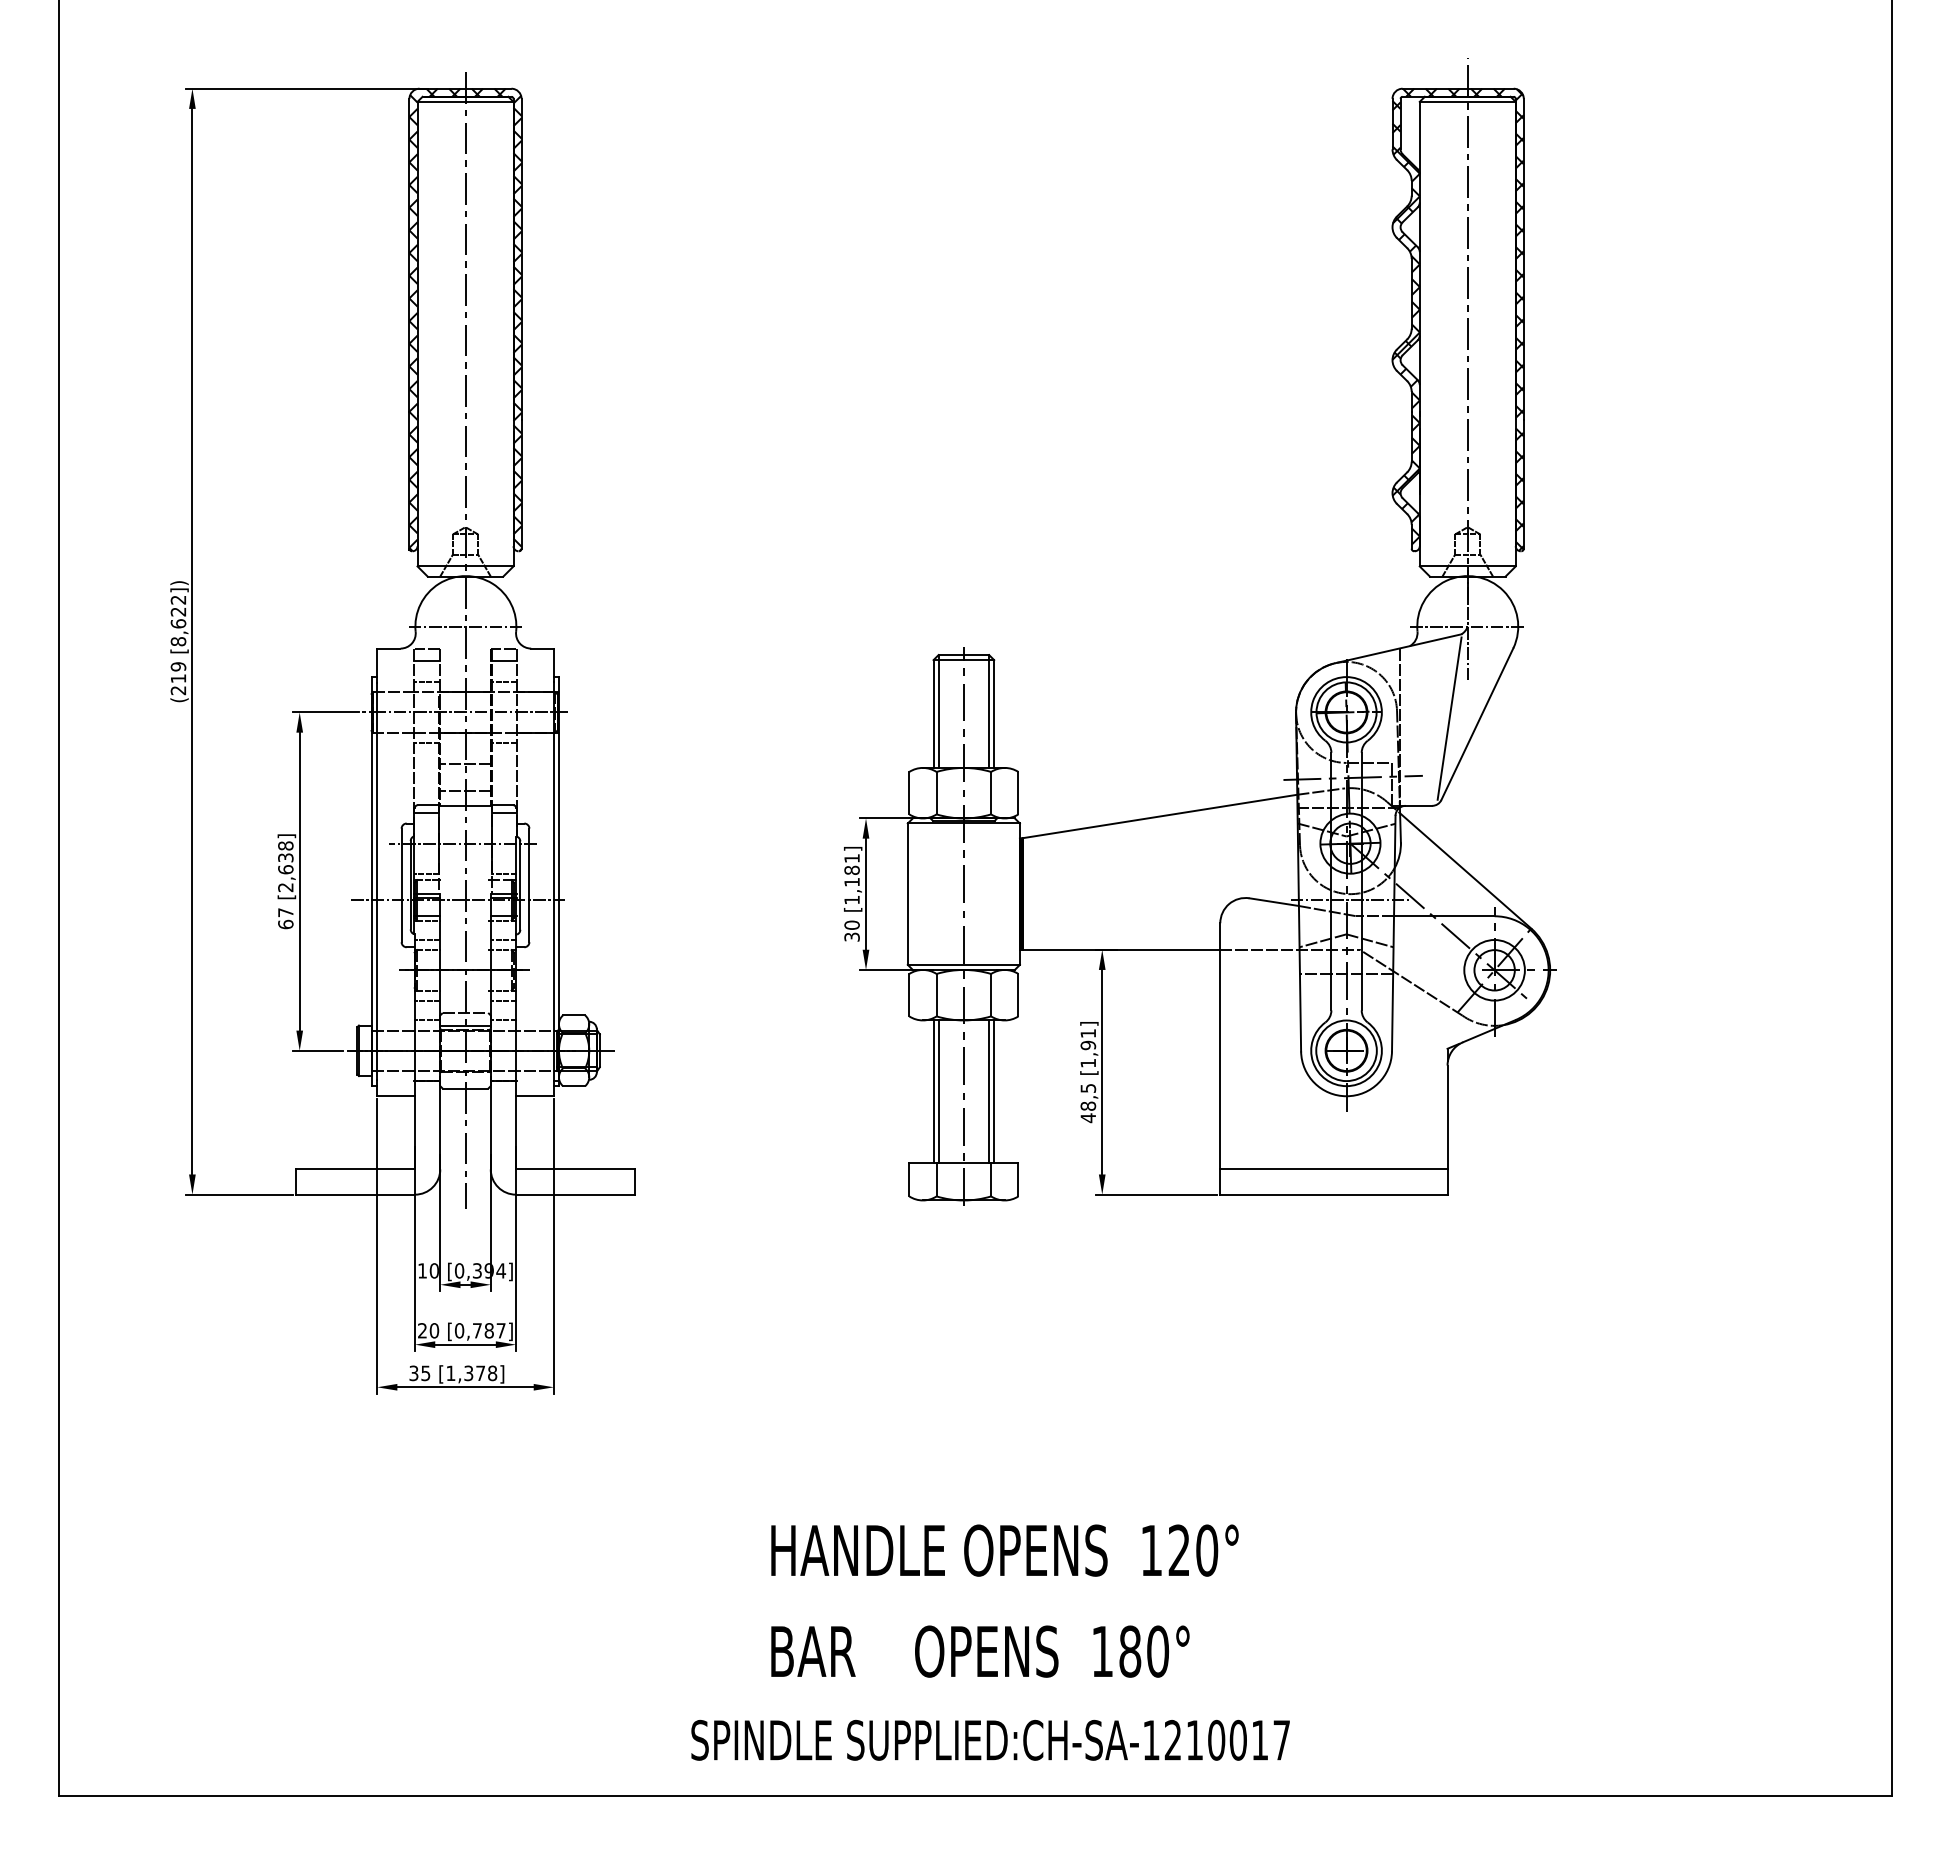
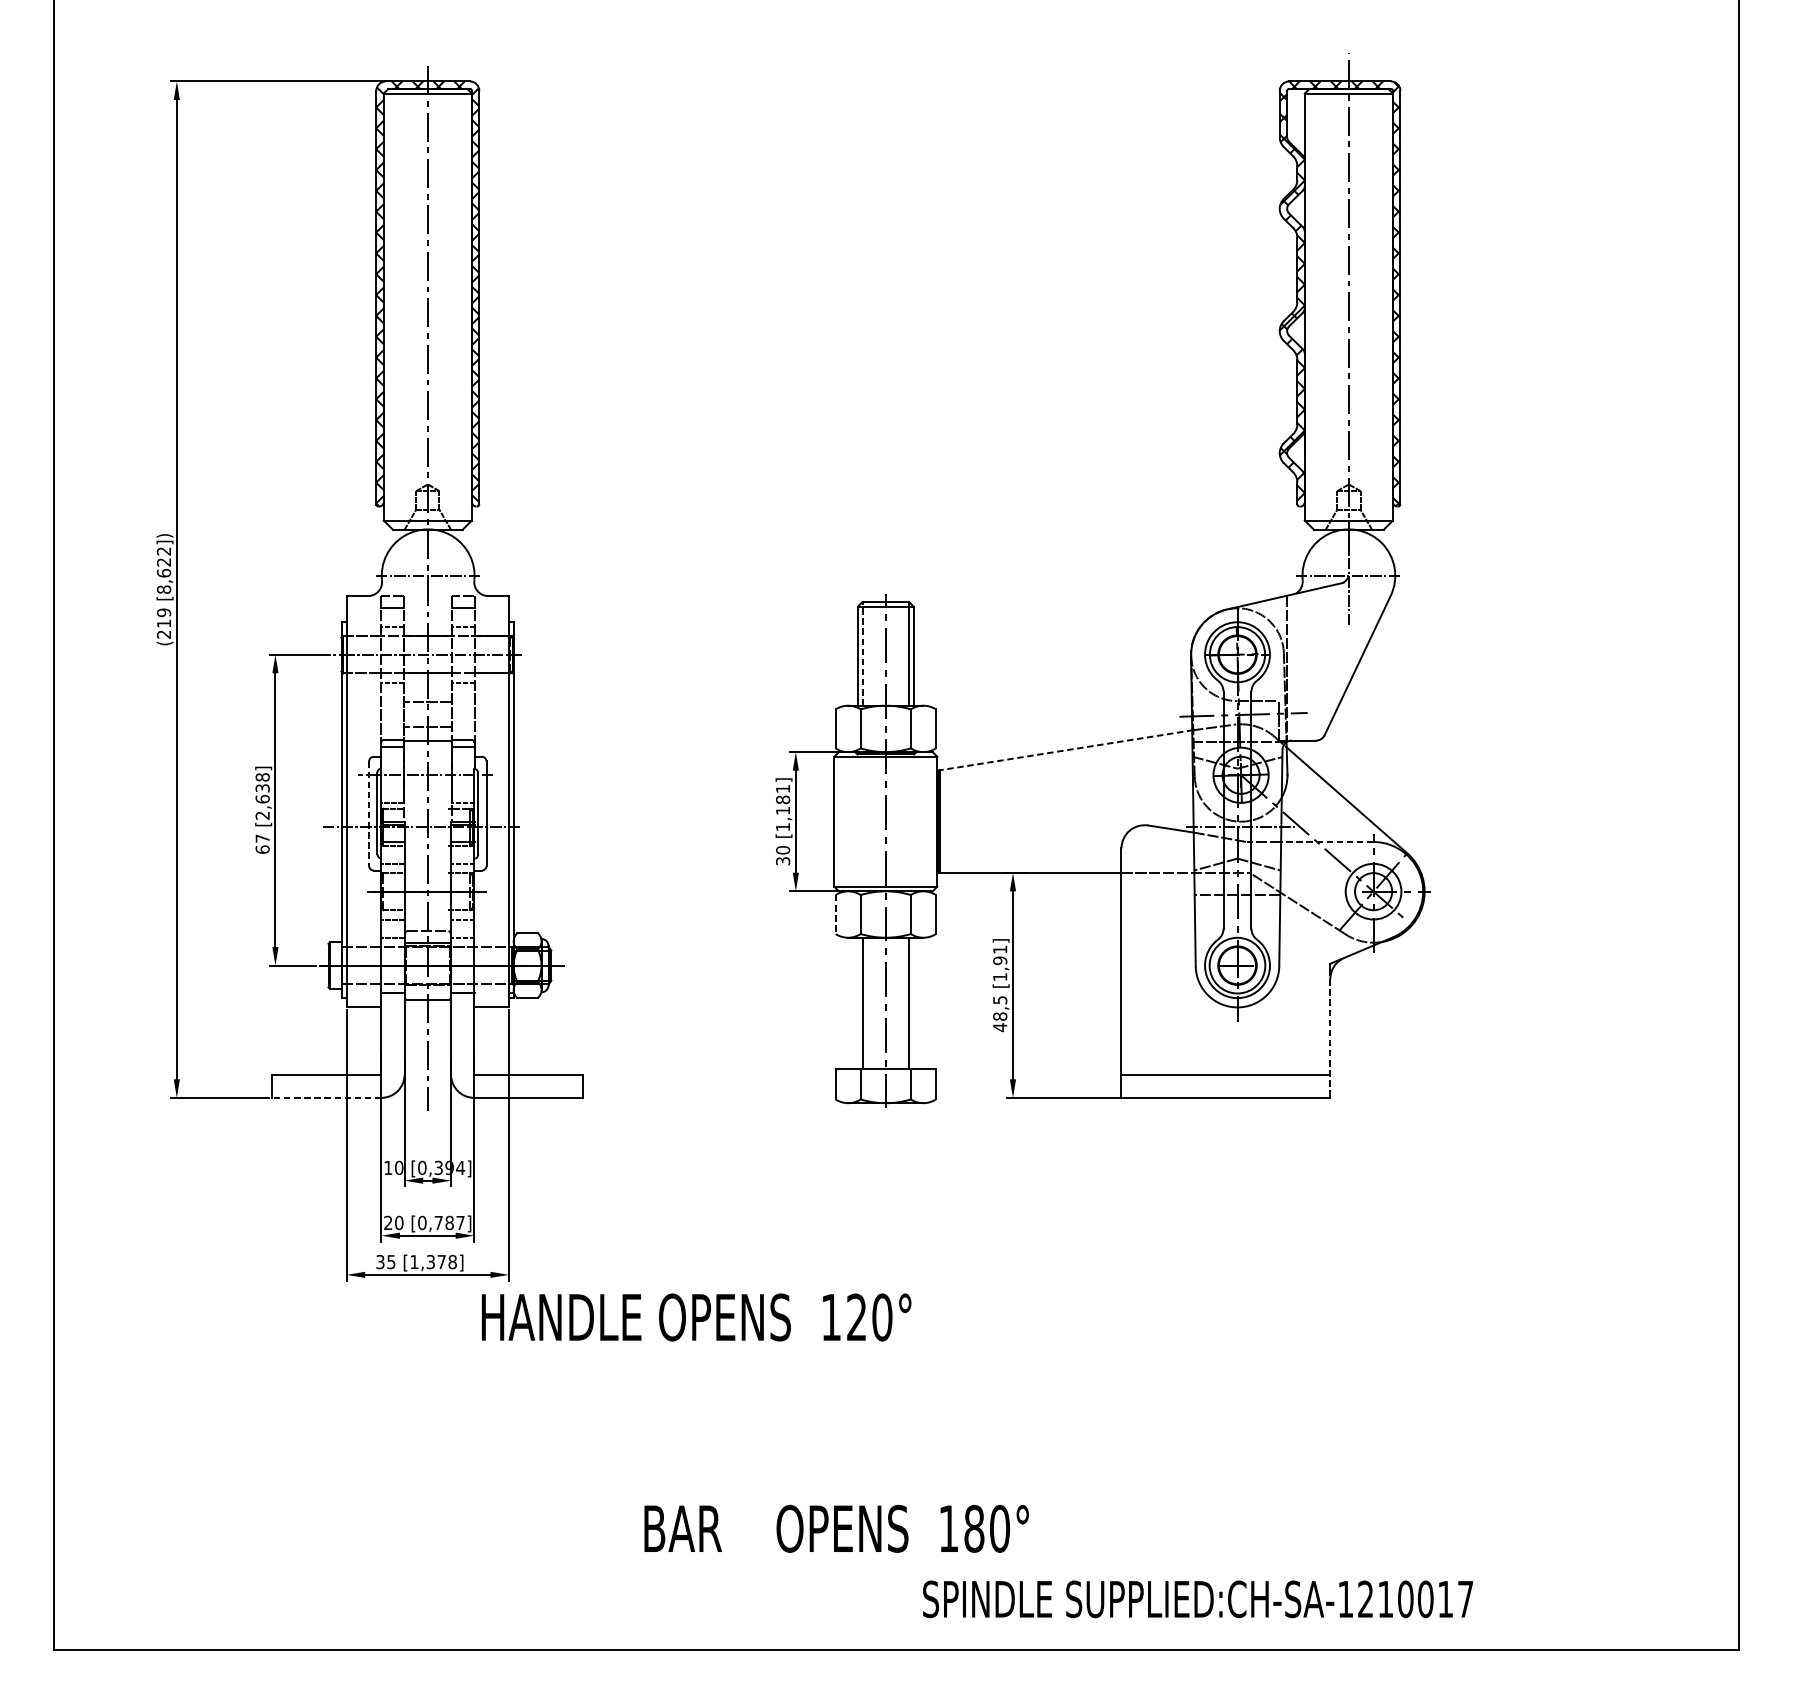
line: (938, 710) -> (862, 652), solid -> dashed
line: (1449, 718) -> (1332, 660), removed
line: (1159, 816) -> (1065, 750), solid -> dashed
line: (401, 885) -> (368, 813), solid -> dashed
line: (1443, 916) -> (1326, 842), solid -> dashed
line: (909, 995) -> (835, 914), solid -> dashed
line: (933, 1091) -> (857, 1003), removed
line: (994, 1091) -> (913, 1003), removed
line: (1447, 1130) -> (1330, 1038), solid -> dashed
line: (355, 1194) -> (326, 1097), solid -> dashed
text: (1004, 1550) -> (696, 1317), moved
text: (980, 1651) -> (836, 1528), moved
text: (990, 1739) -> (1197, 1598), moved

